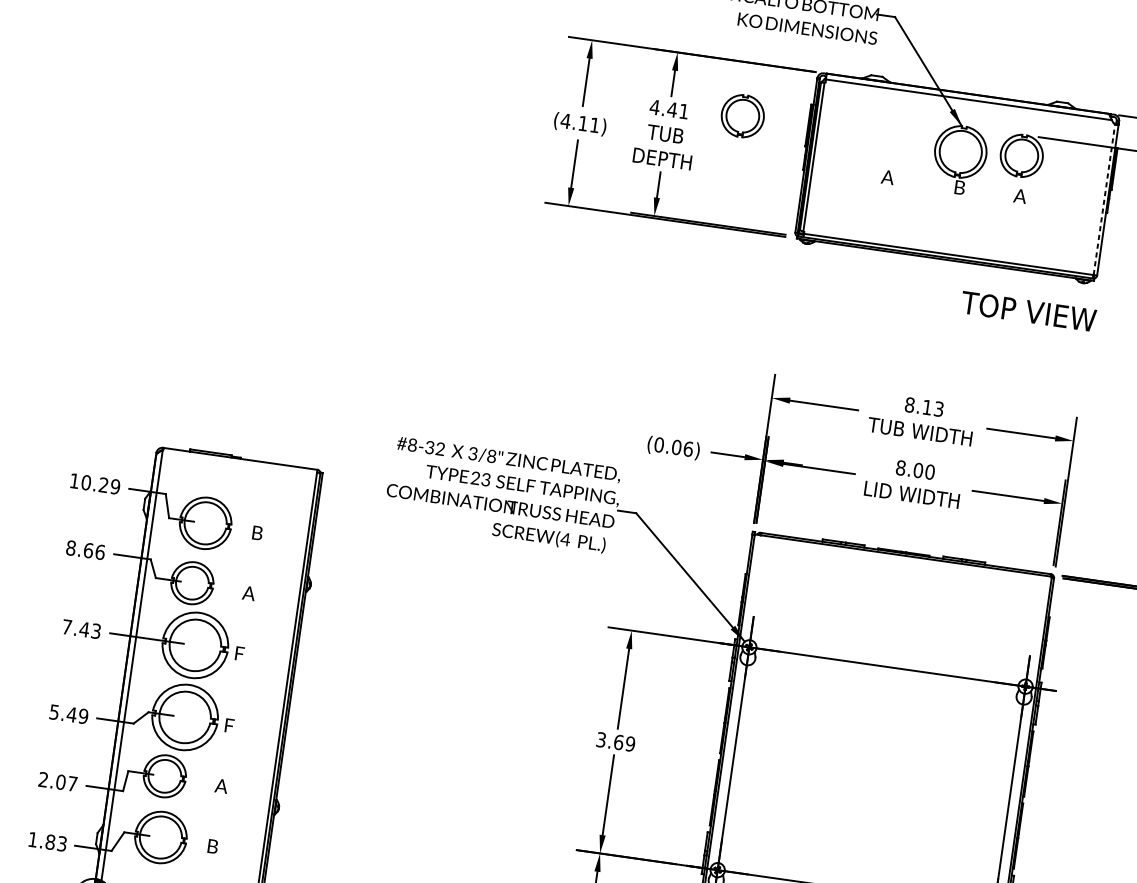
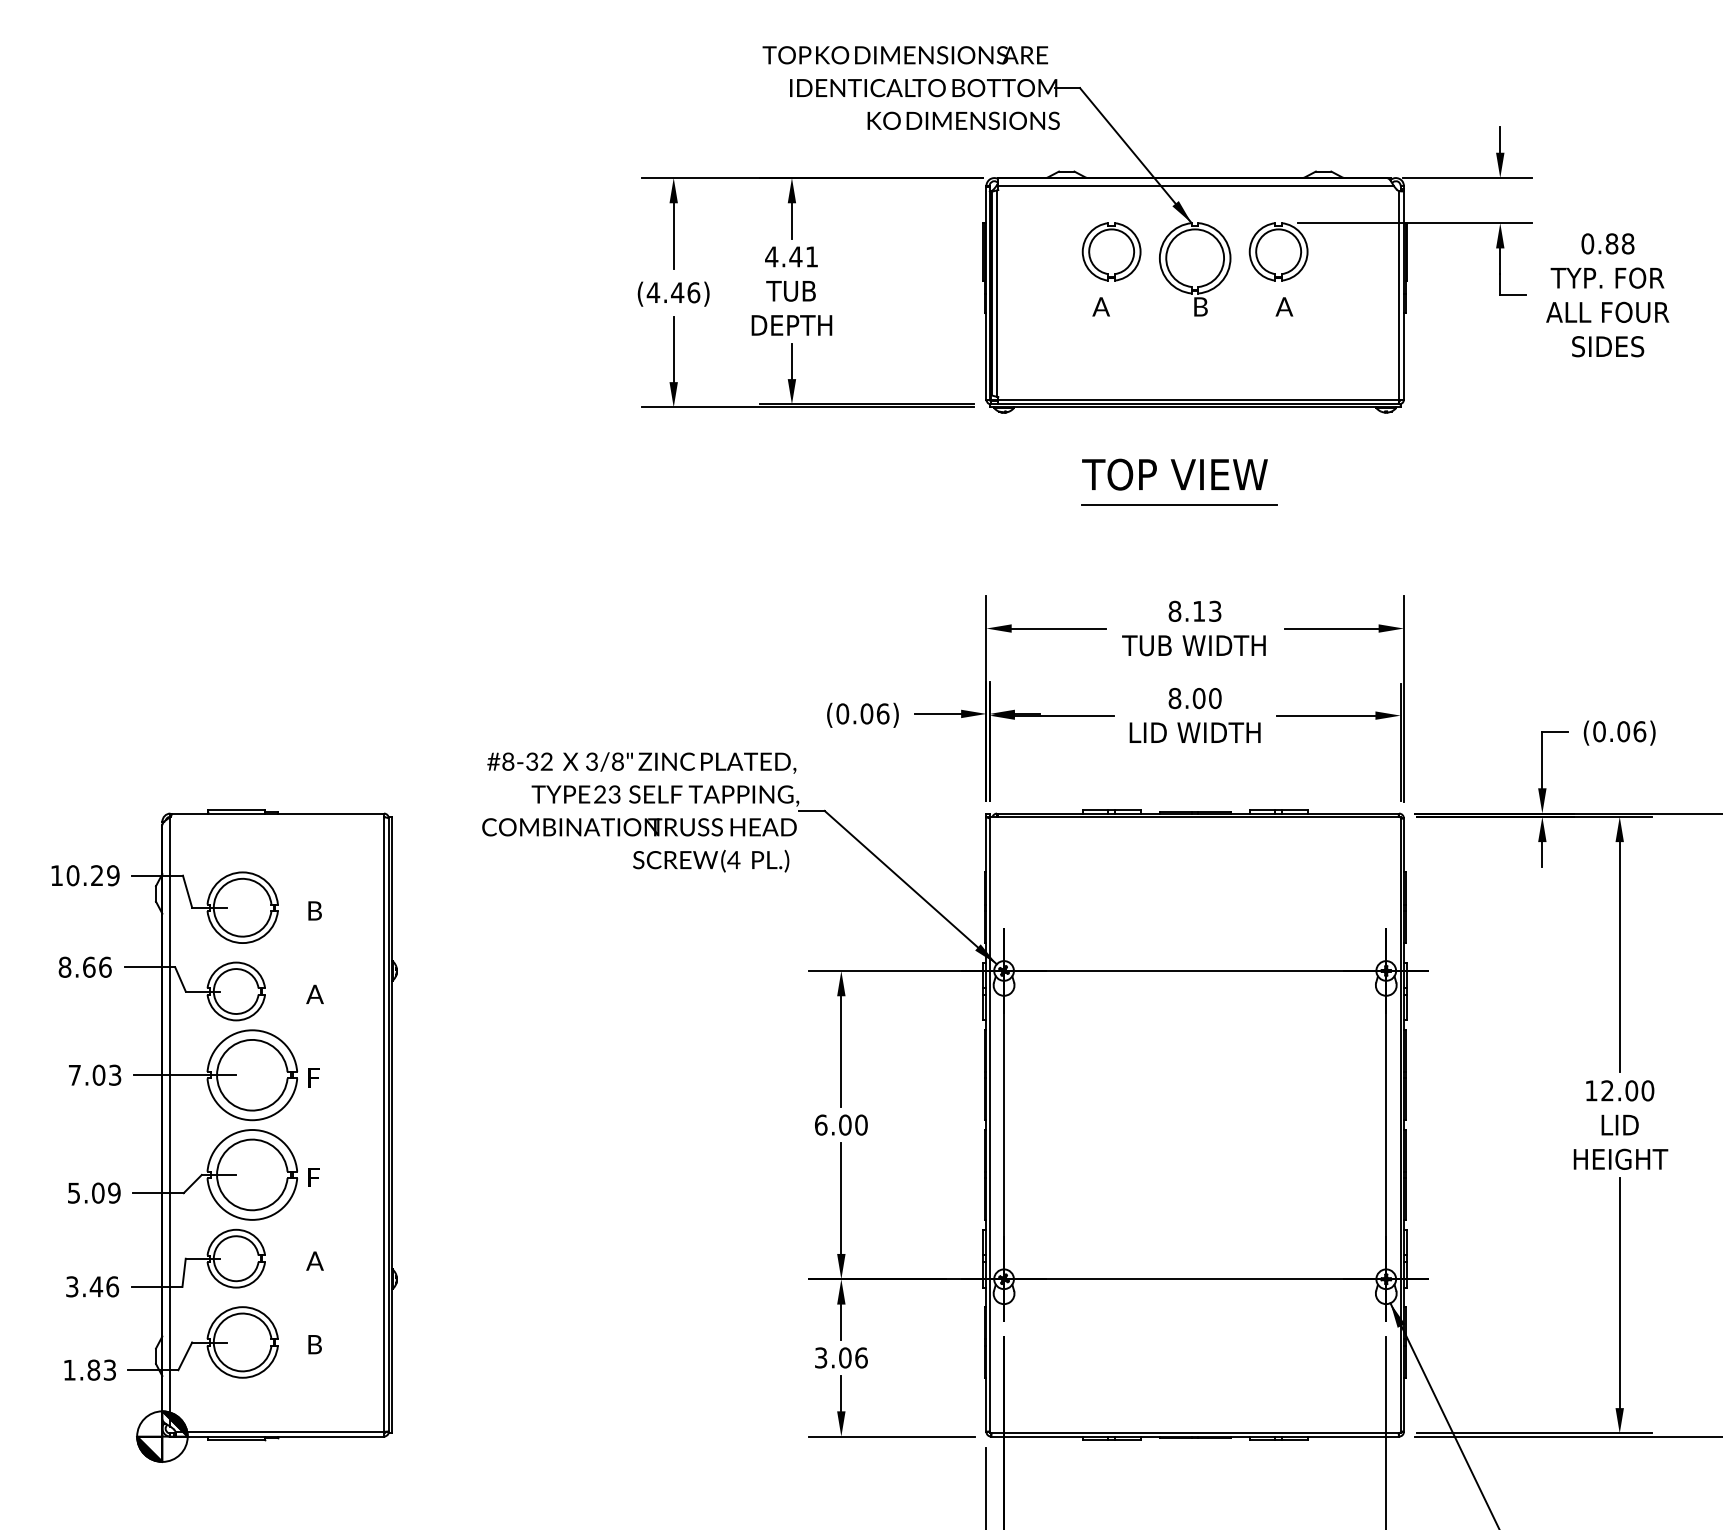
part: (742, 115) -> (1111, 251), moved
text: (588, 124) -> (685, 292), (4.11) -> (4.46)
line: (1104, 199) -> (1399, 294), dashed -> solid
text: (1028, 311) -> (1174, 474), moved
line: (924, 328) -> (1179, 505), added
text: (84, 629) -> (98, 1074), 7.43 -> 7.03
text: (71, 714) -> (97, 1192), 5.49 -> 5.09
text: (616, 741) -> (841, 1124), 3.69 -> 6.00
text: (58, 781) -> (92, 1286), 2.07 -> 3.46

